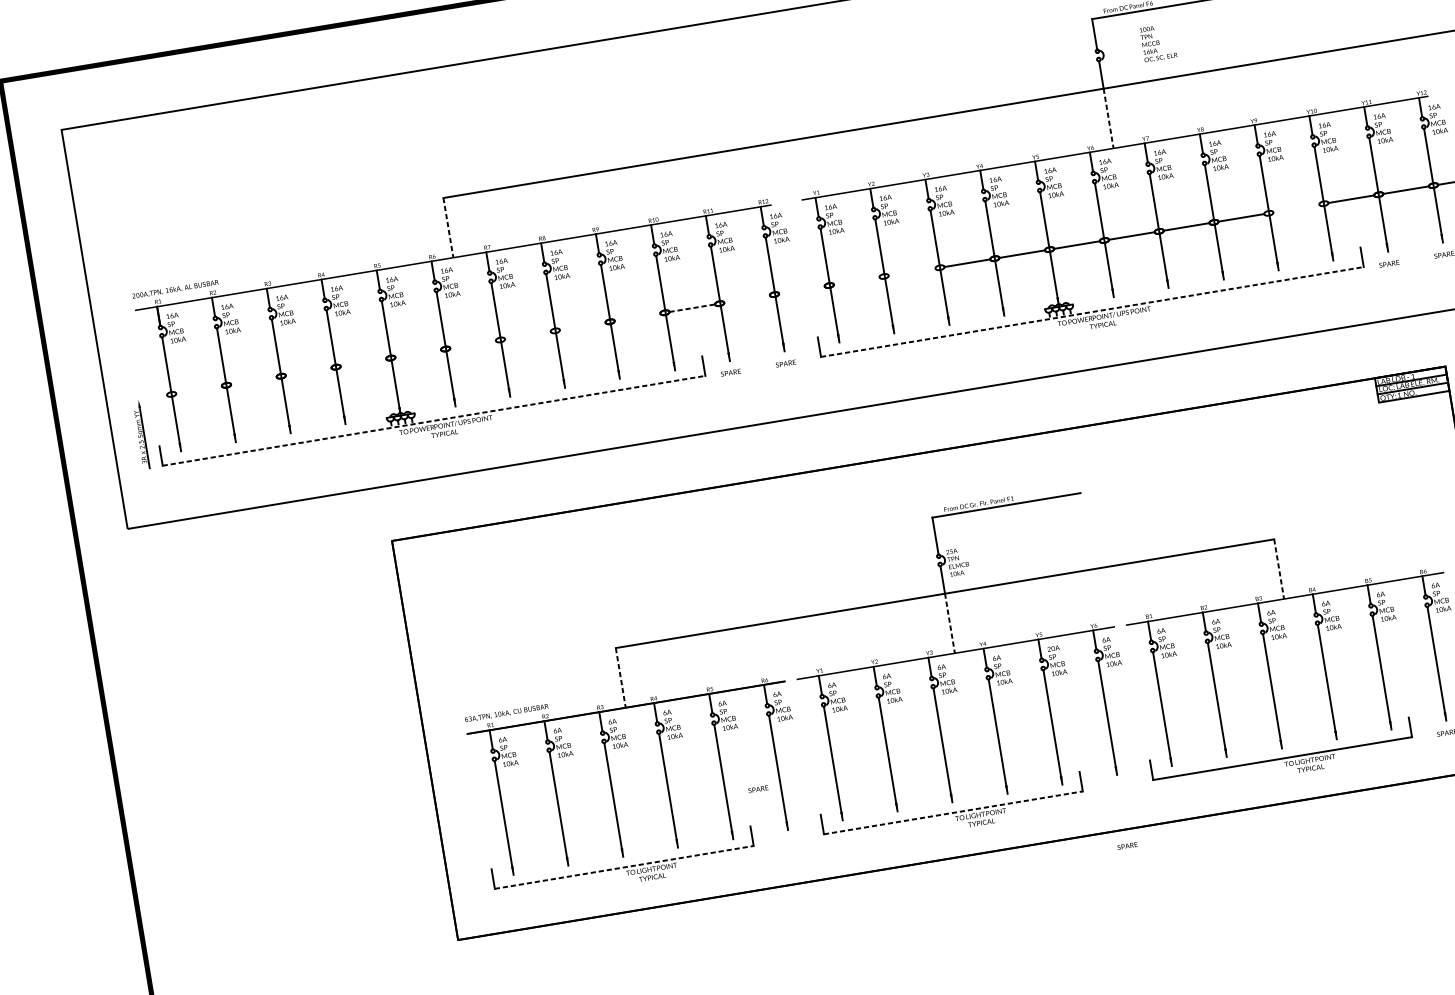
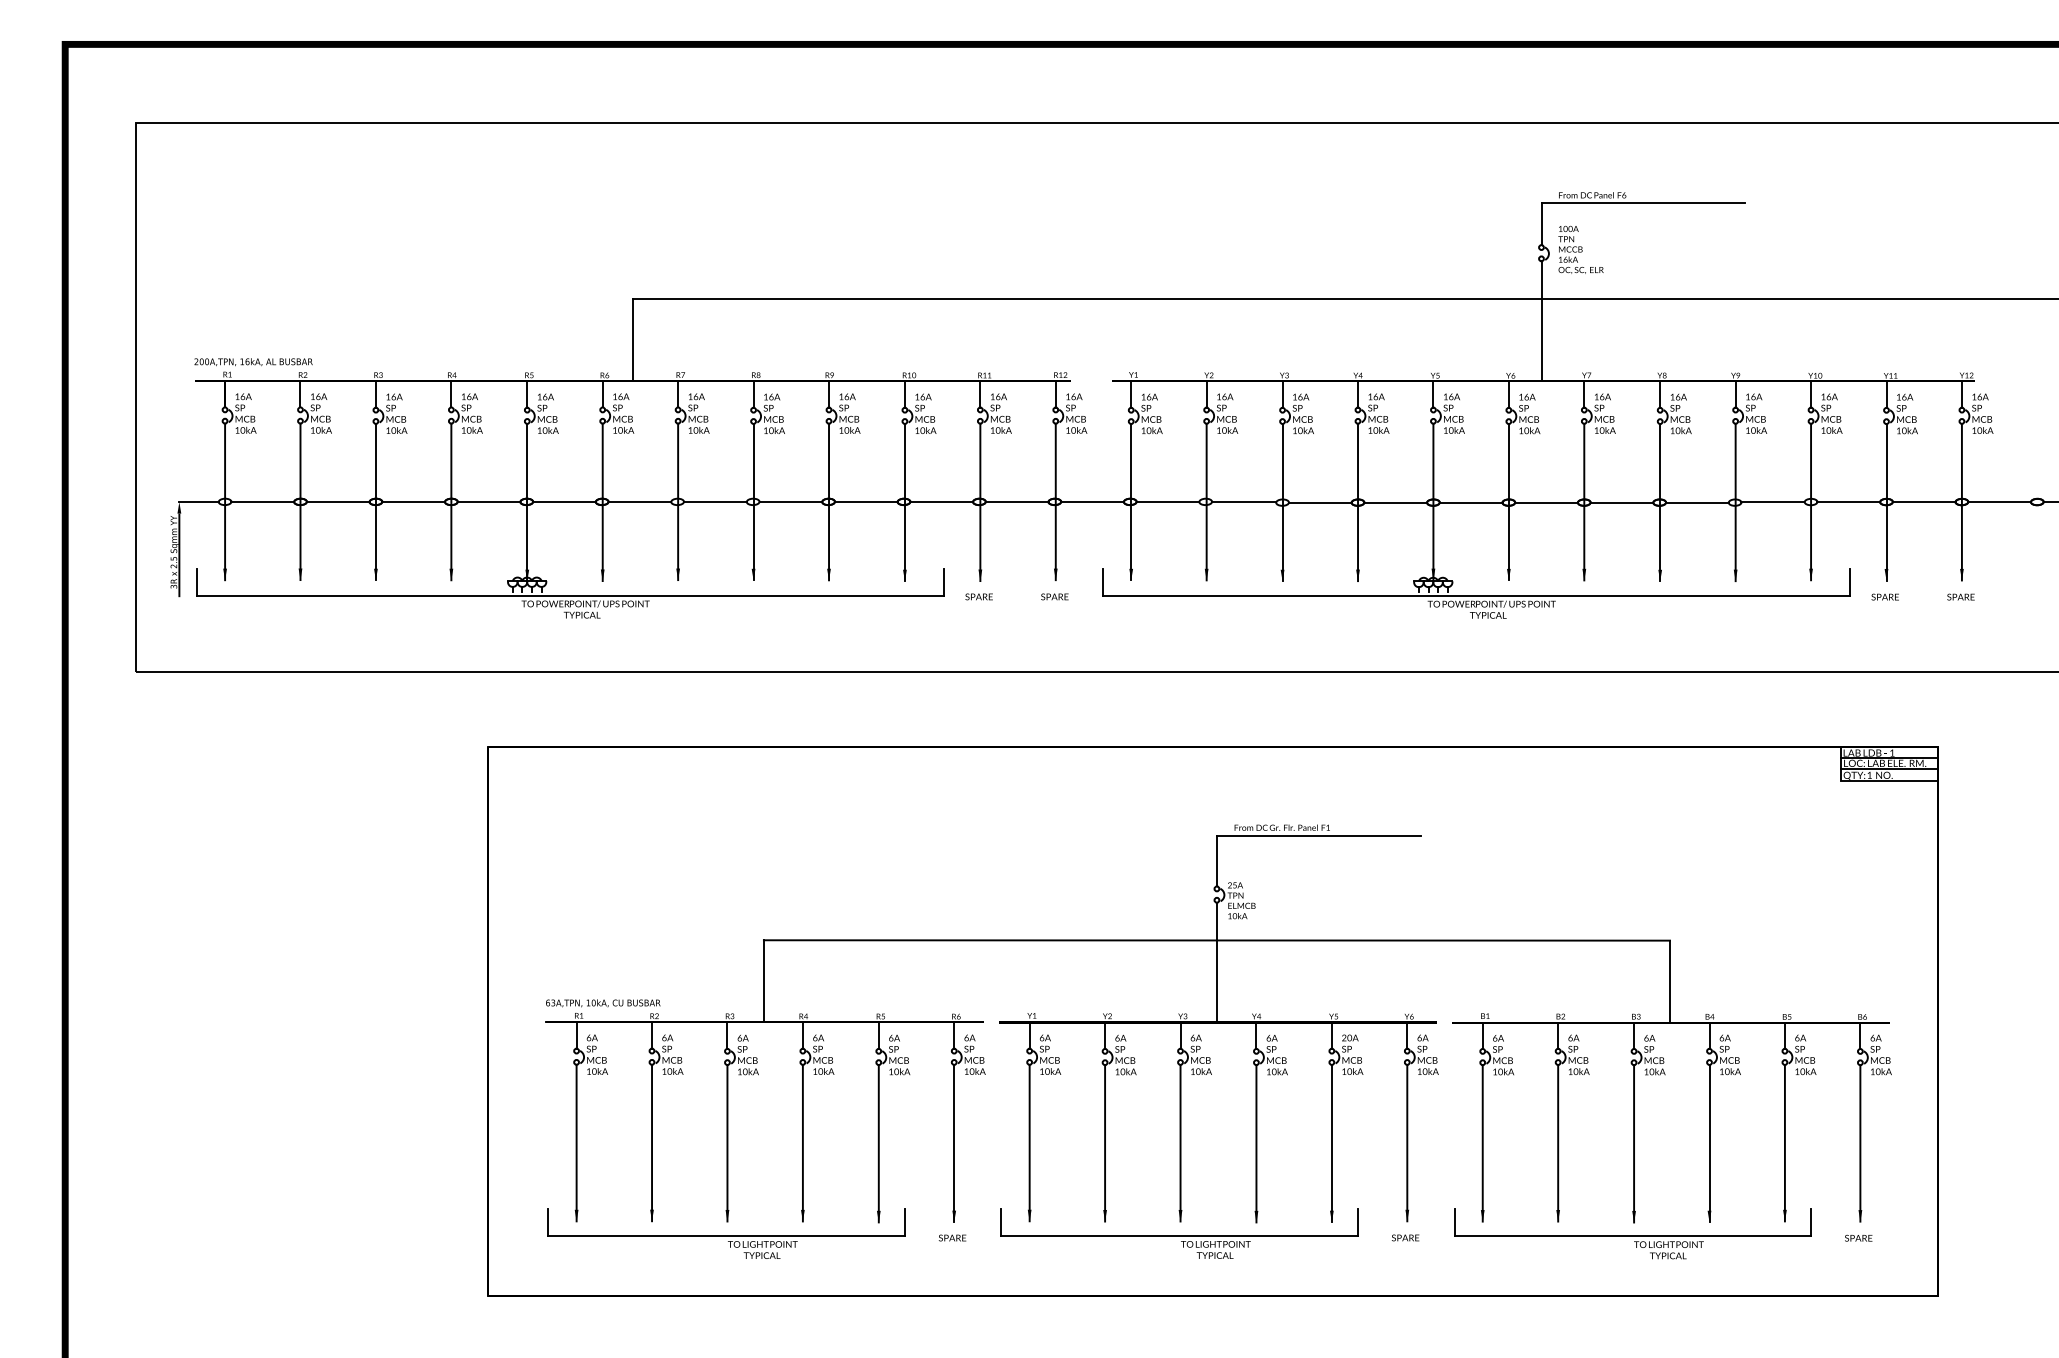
text: (1158, 42) -> (1580, 249), moved
line: (1108, 118) -> (1541, 340), dashed -> solid
line: (1295, 208) -> (1772, 502), added
line: (448, 228) -> (632, 340), dashed -> solid
line: (911, 272) -> (1243, 502), added
line: (856, 280) -> (1167, 501), added
line: (801, 289) -> (1092, 501), added
line: (746, 298) -> (1016, 501), added
line: (692, 307) -> (942, 501), dashed -> solid
line: (1092, 311) -> (1477, 595), dashed -> solid
line: (636, 317) -> (865, 501), added
line: (582, 326) -> (790, 501), added
line: (527, 335) -> (714, 501), added
line: (472, 344) -> (639, 501), added
line: (418, 353) -> (564, 501), added
line: (363, 362) -> (488, 501), added
line: (308, 371) -> (413, 501), added
line: (253, 380) -> (337, 501), added
line: (198, 389) -> (262, 501), added
line: (152, 397) -> (198, 501), added
line: (434, 420) -> (571, 595), dashed -> solid
line: (1279, 569) -> (1670, 982), dashed -> solid
line: (949, 623) -> (1216, 981), dashed -> solid
line: (620, 678) -> (763, 981), dashed -> solid
text: (758, 788) -> (952, 1237), moved
line: (954, 812) -> (1180, 1235), dashed -> solid
text: (1127, 845) -> (1405, 1237), moved
line: (625, 867) -> (727, 1236), dashed -> solid

